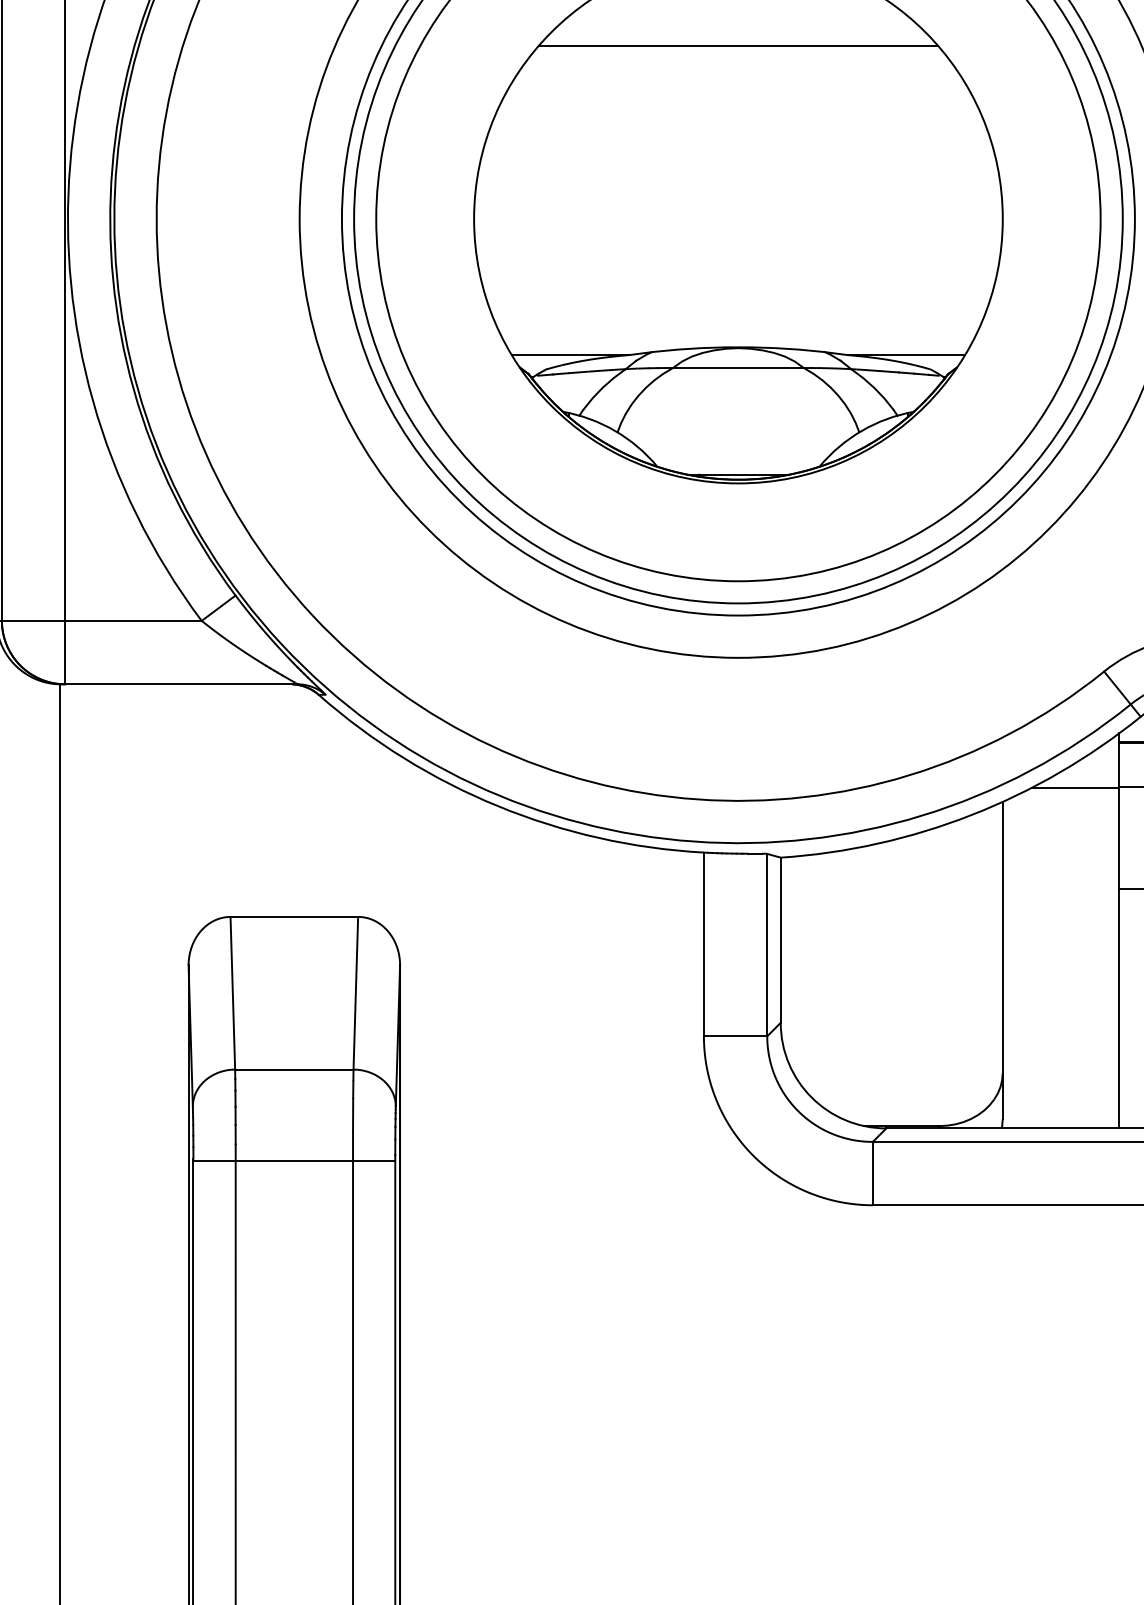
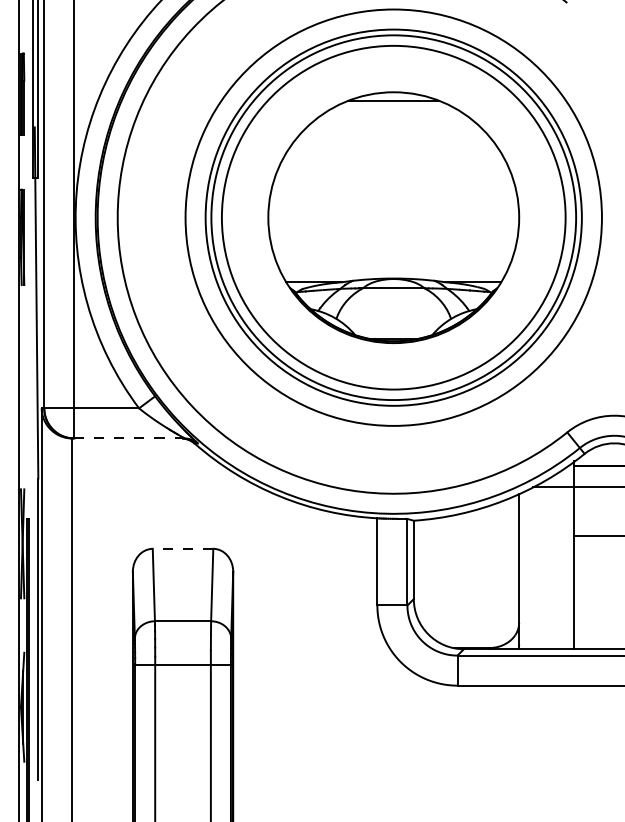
line: (737, 45) -> (393, 135), removed
line: (177, 684) -> (127, 438), solid -> dashed
line: (293, 916) -> (182, 548), solid -> dashed

